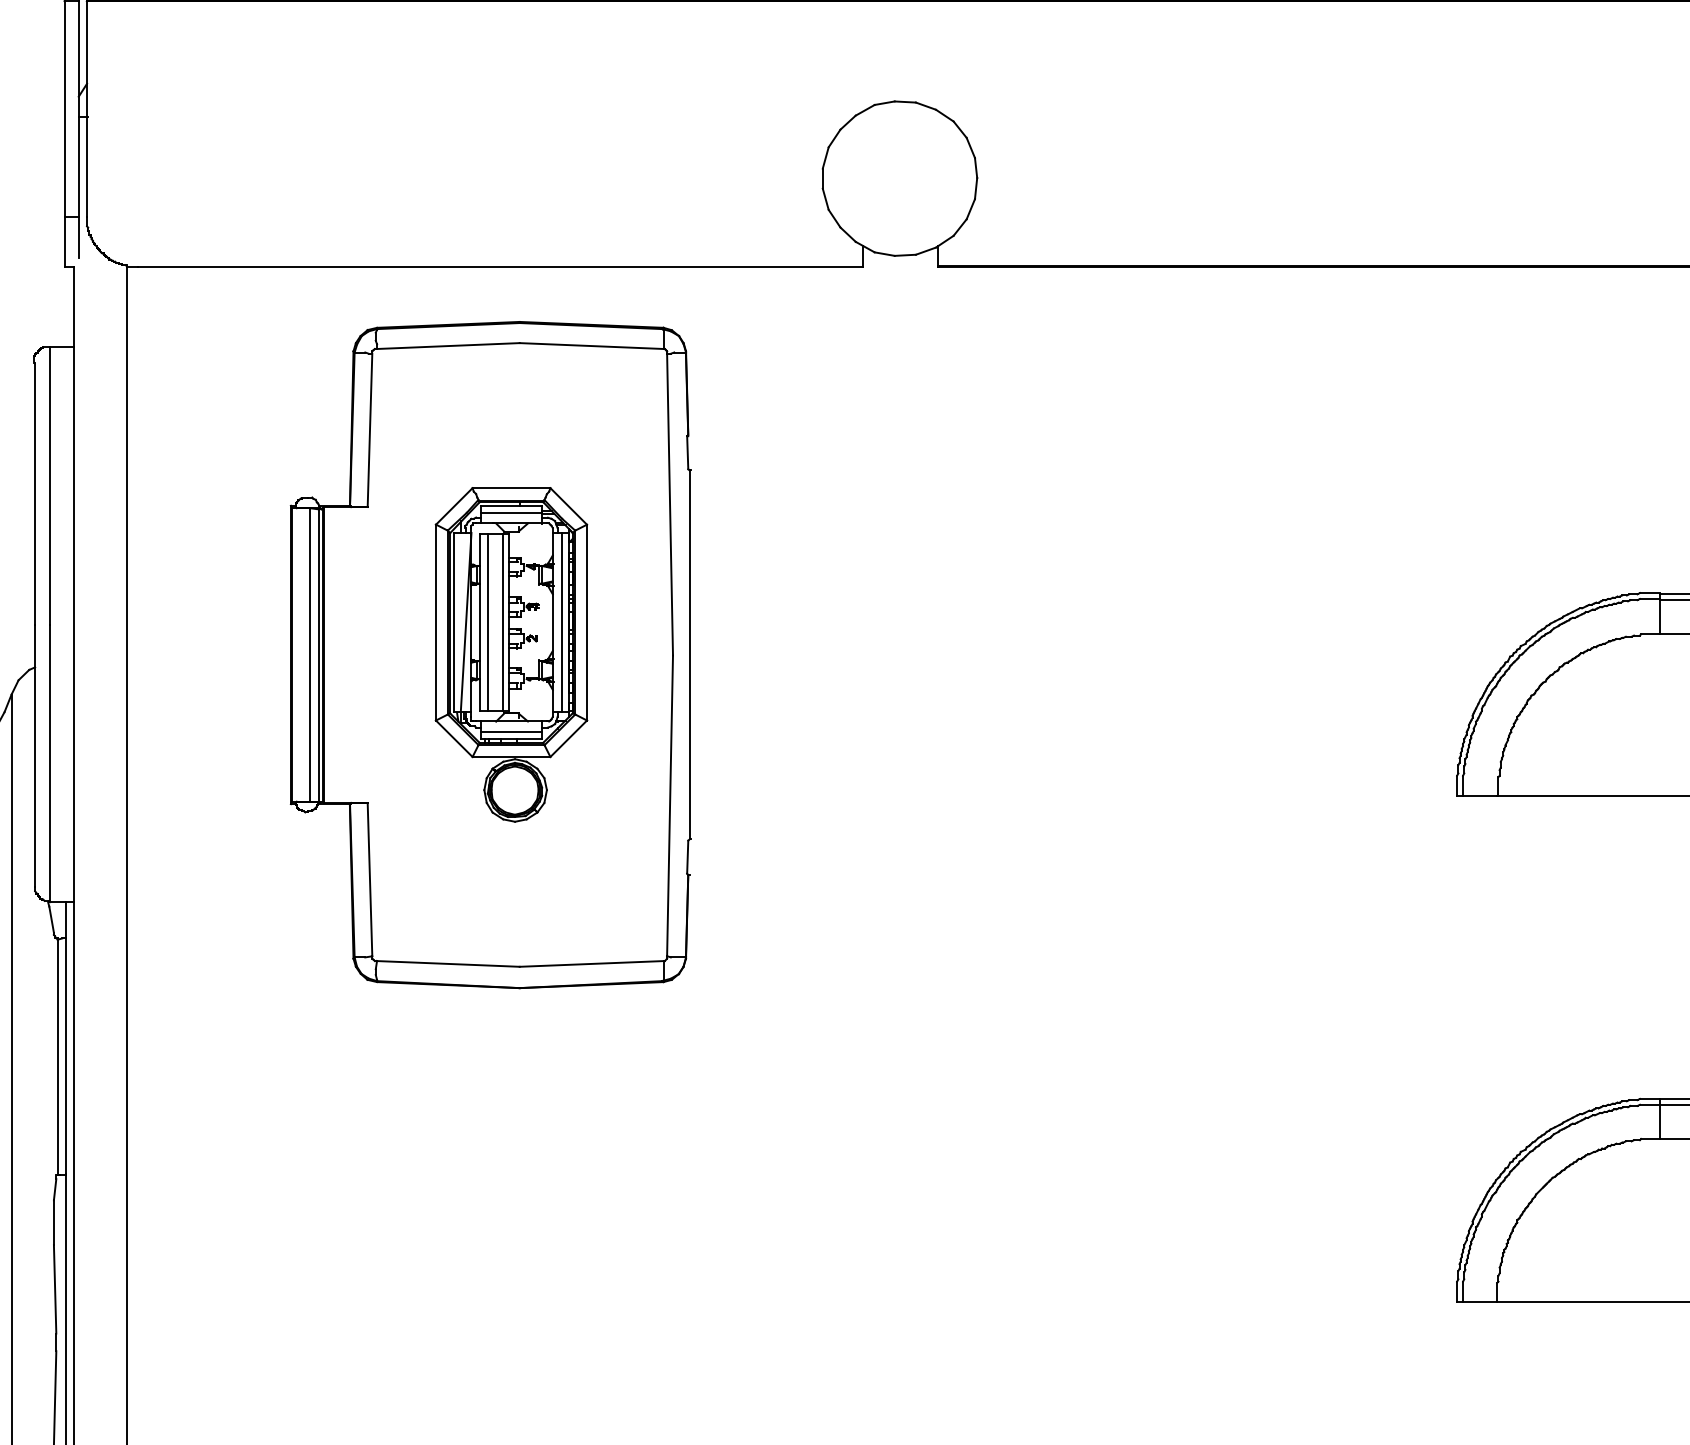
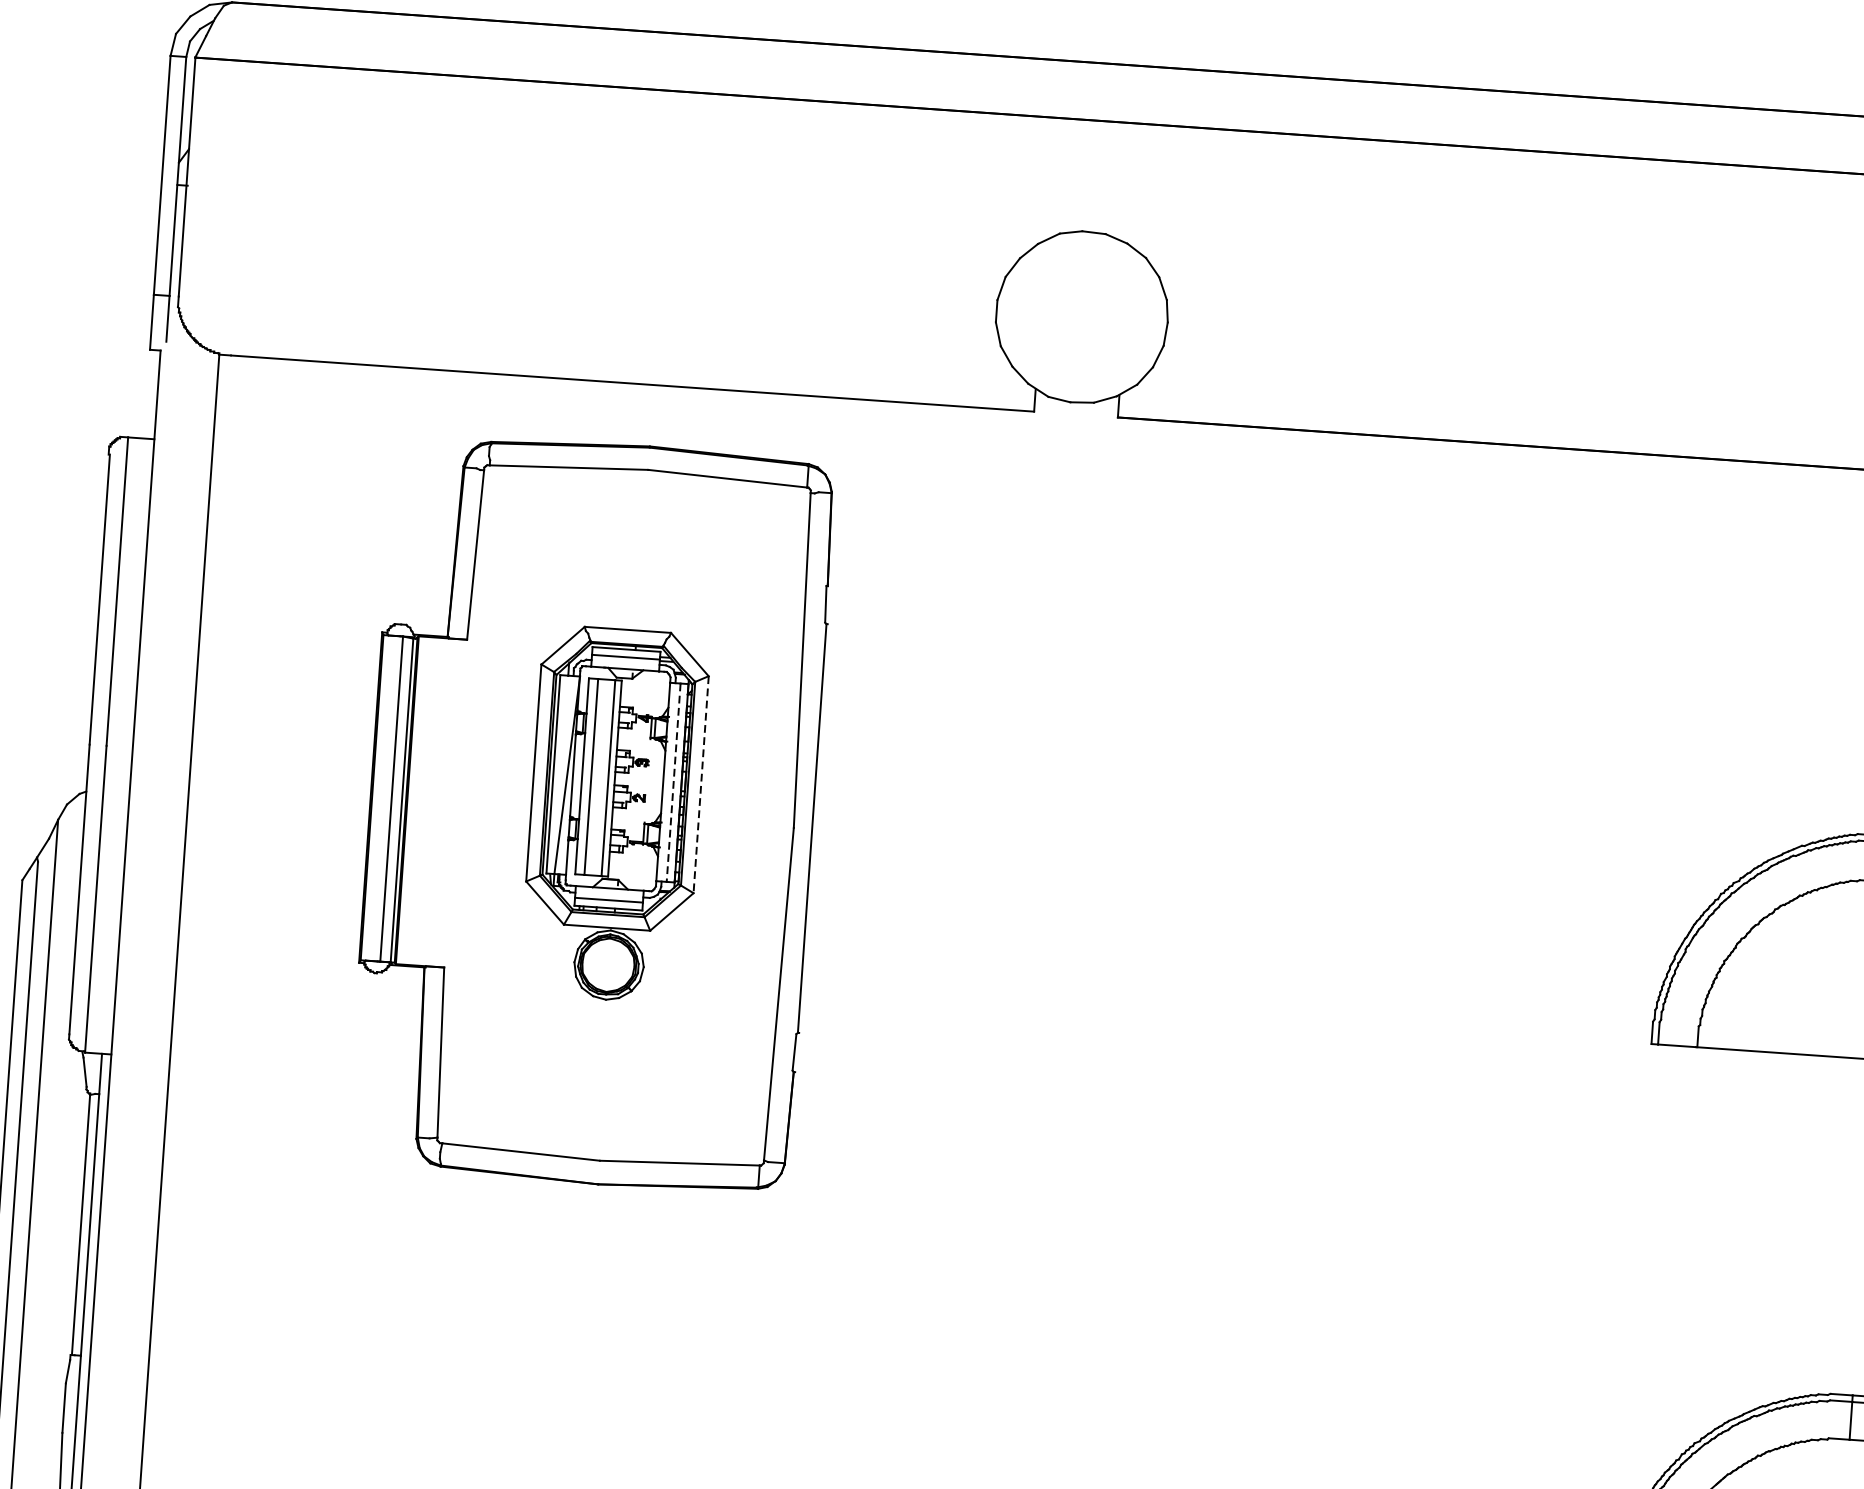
line: (562, 622) -> (673, 782), solid -> dashed
line: (587, 622) -> (701, 784), solid -> dashed

